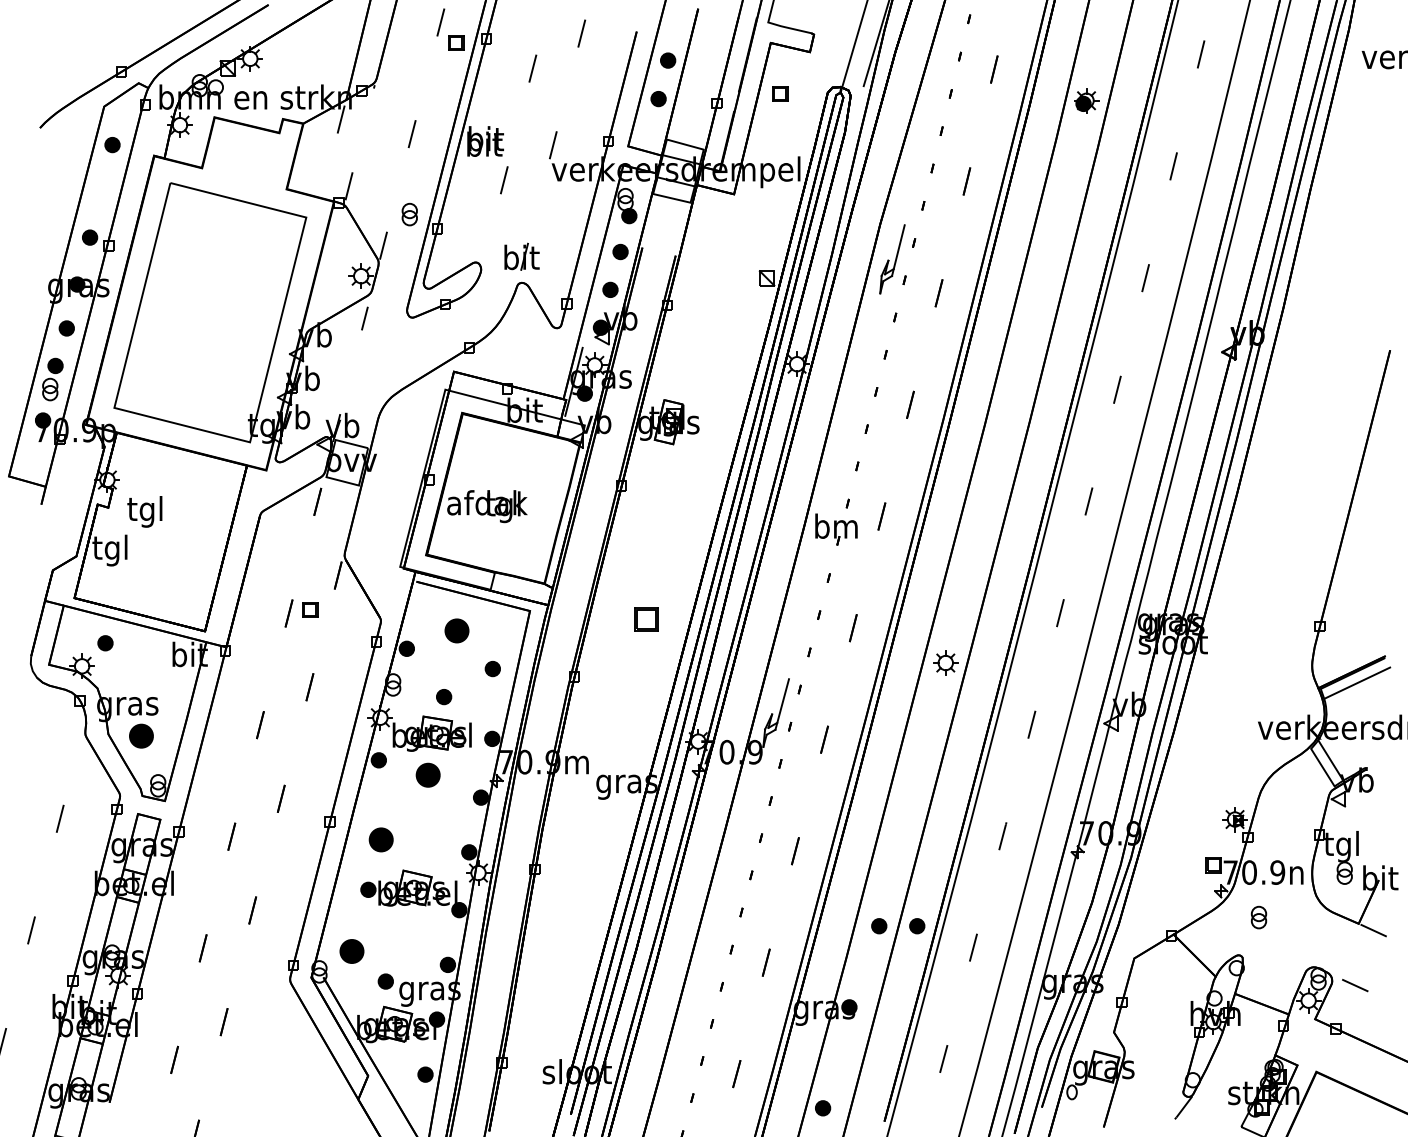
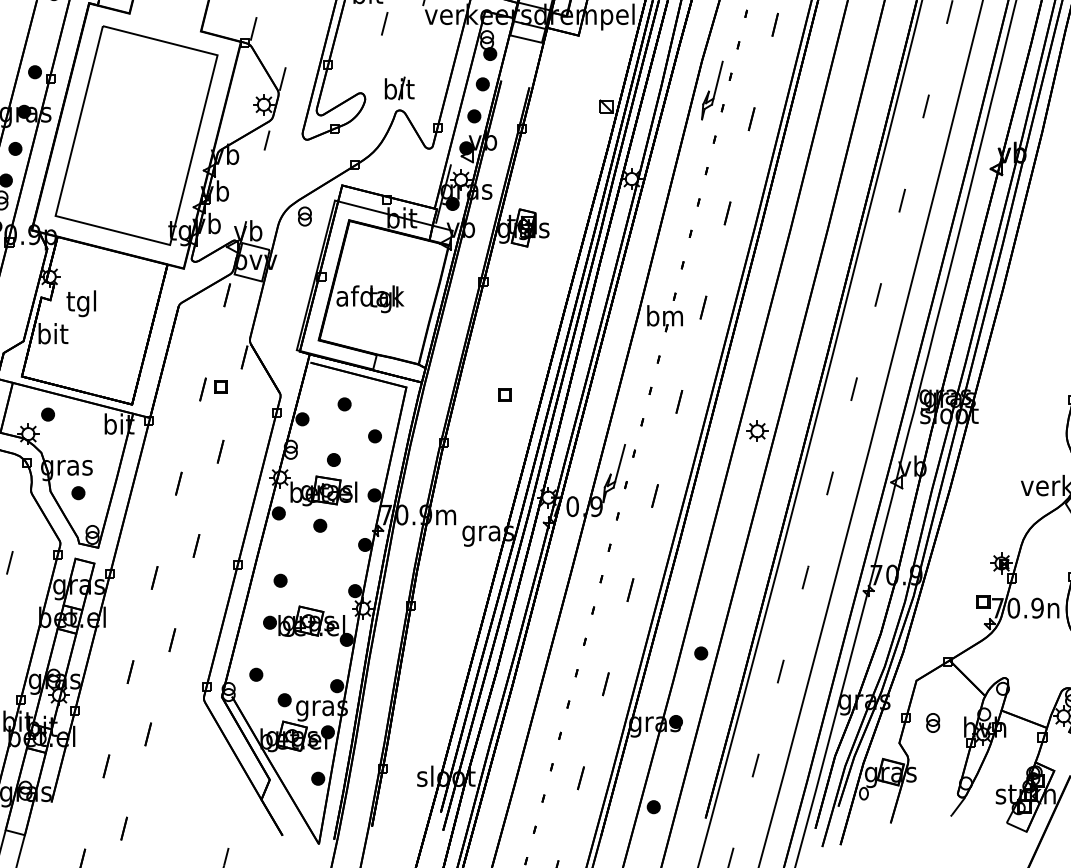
part: (409, 214) -> (304, 216), moved
text: (110, 550) -> (52, 336), tgl -> bit
part: (646, 619) -> (504, 394), size x0.62
part: (456, 631) -> (344, 404), size x0.62
part: (141, 736) -> (78, 493), size x0.62
part: (427, 774) -> (319, 525), size x0.62
part: (380, 840) -> (280, 581), size x0.62
part: (1258, 917) -> (932, 722), moved
part: (917, 926) -> (733, 653), removed
part: (352, 951) -> (256, 674), size x0.62

